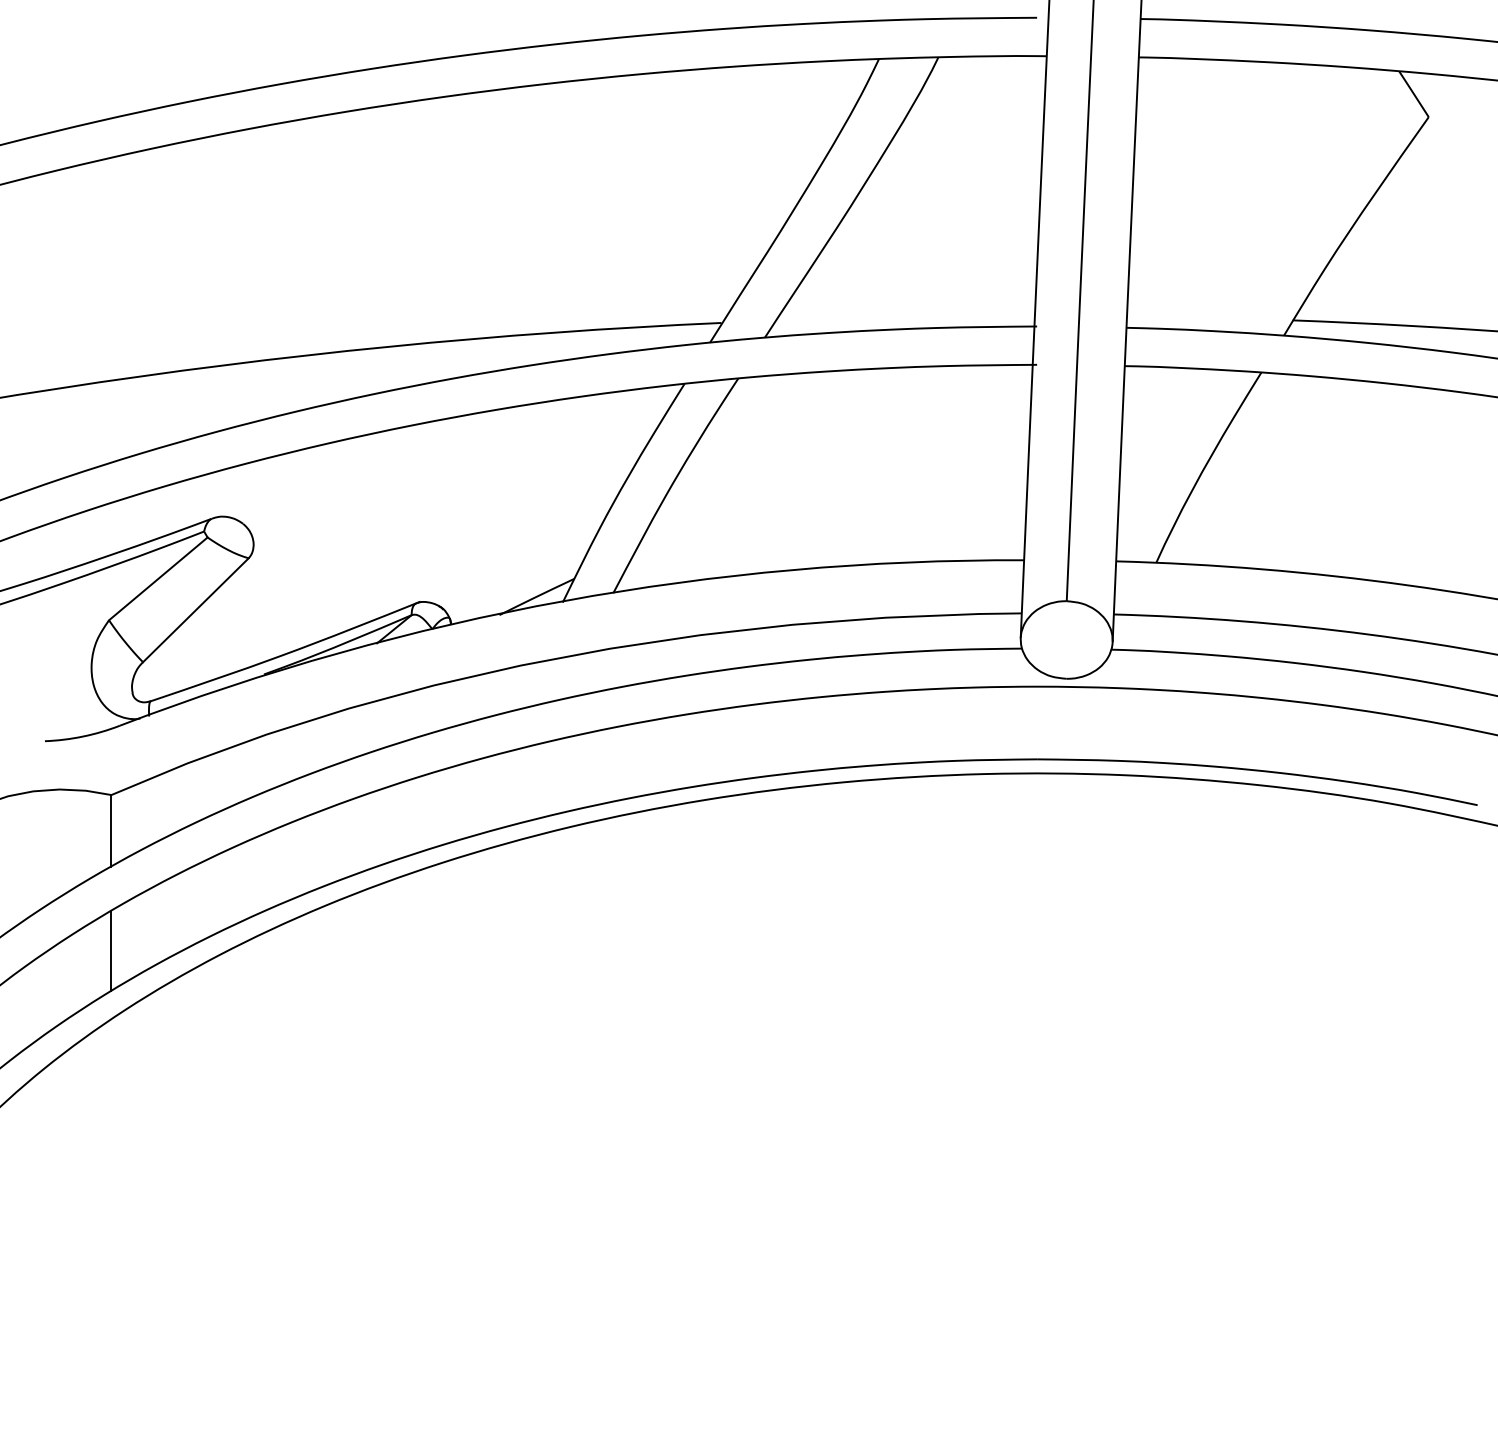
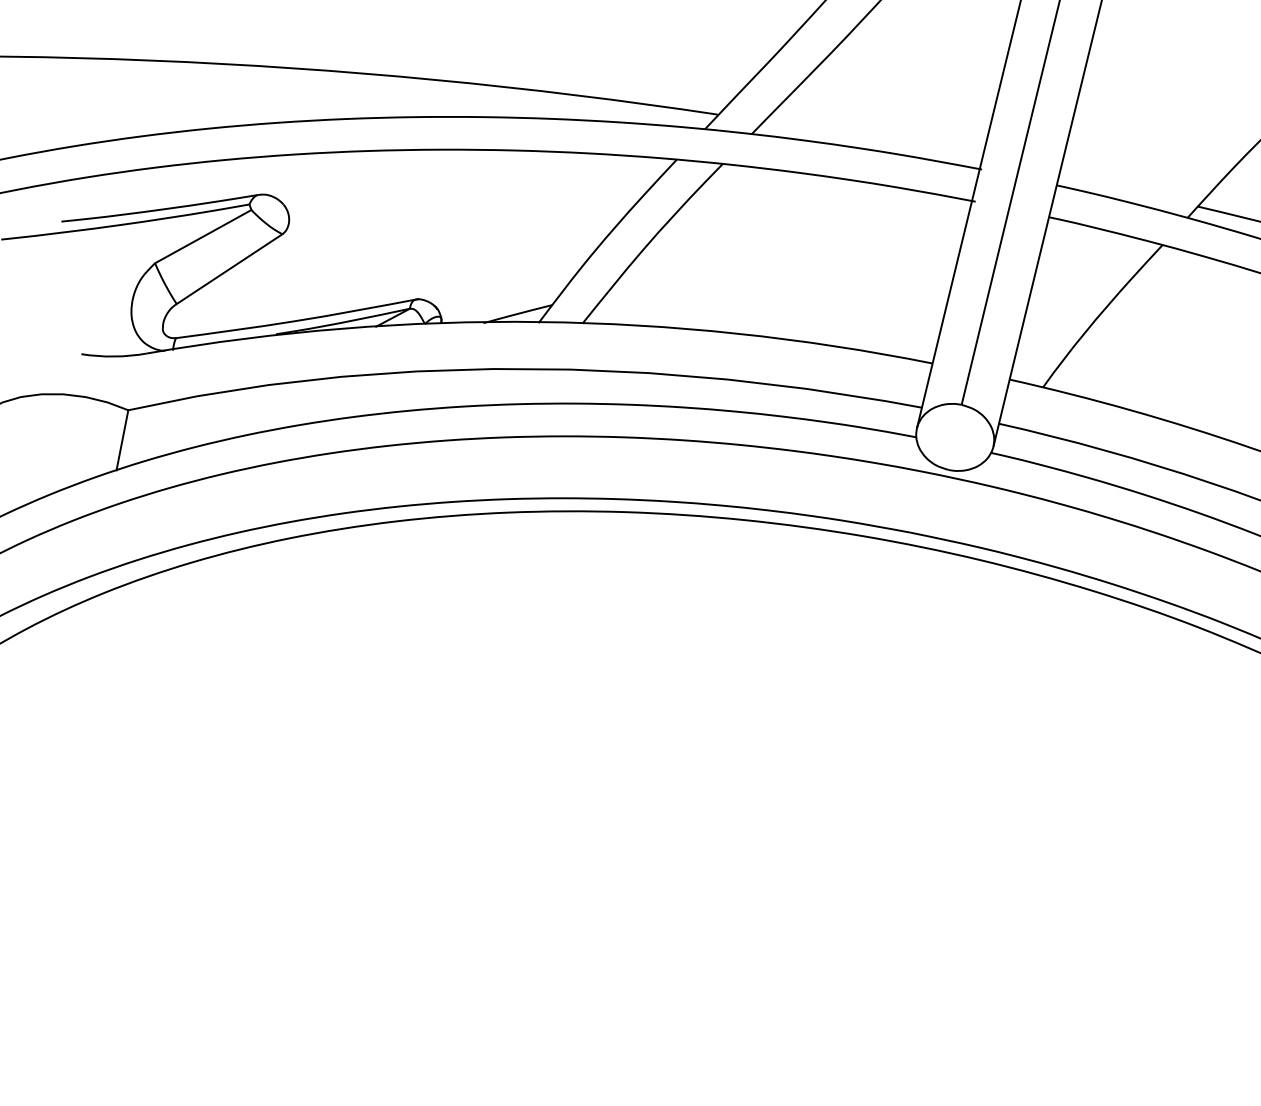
line: (111, 950) -> (102, 540), removed

